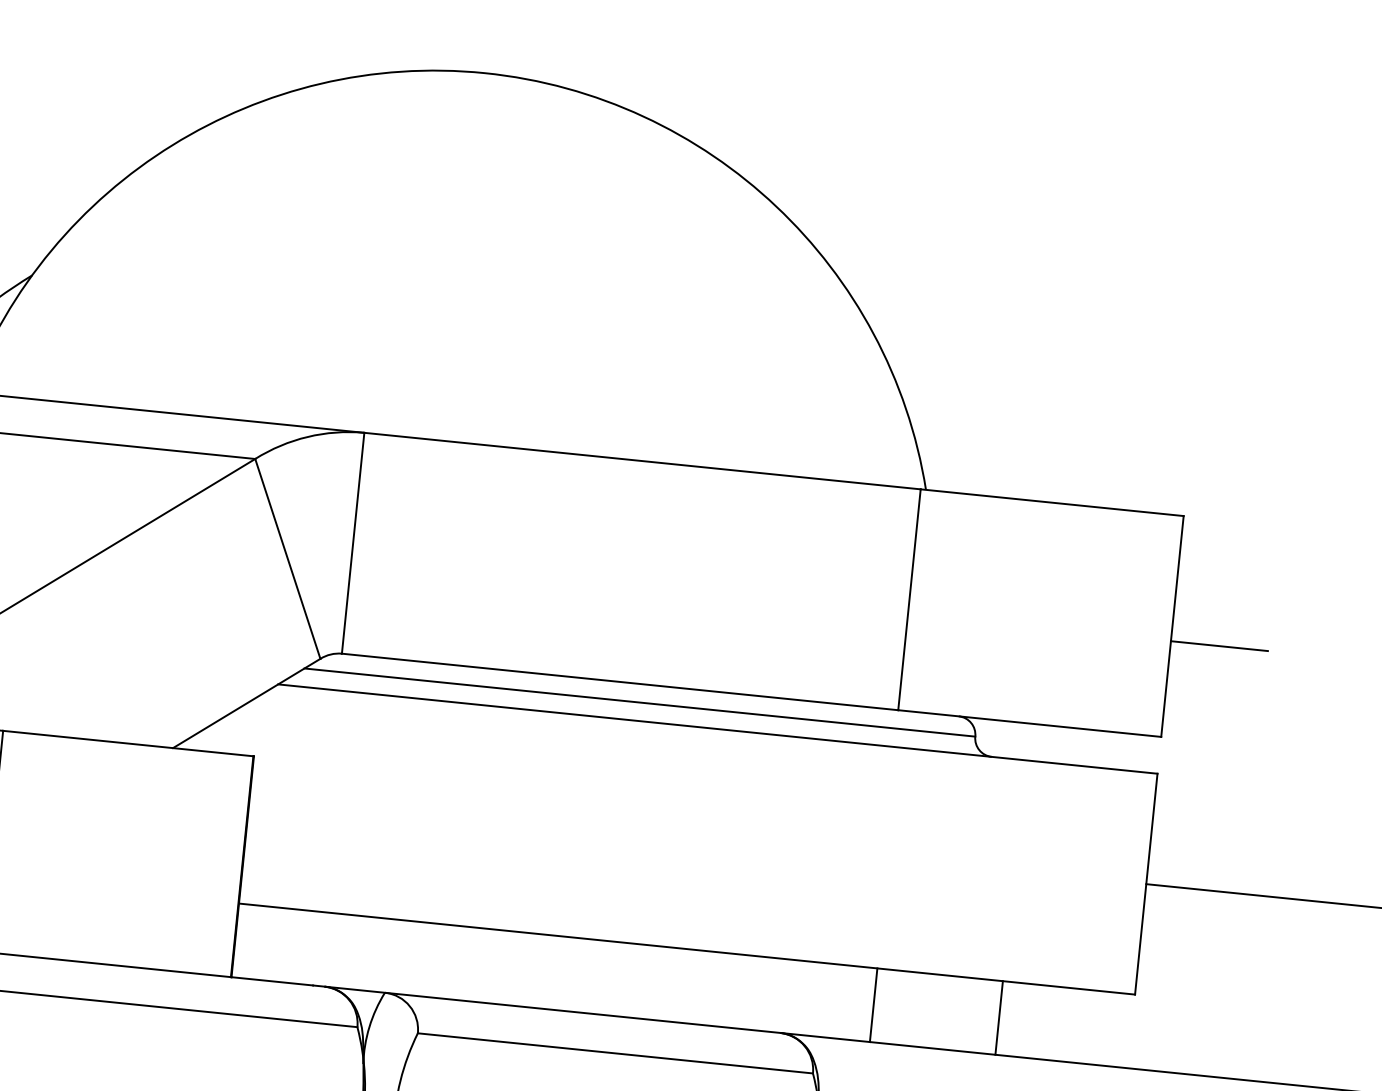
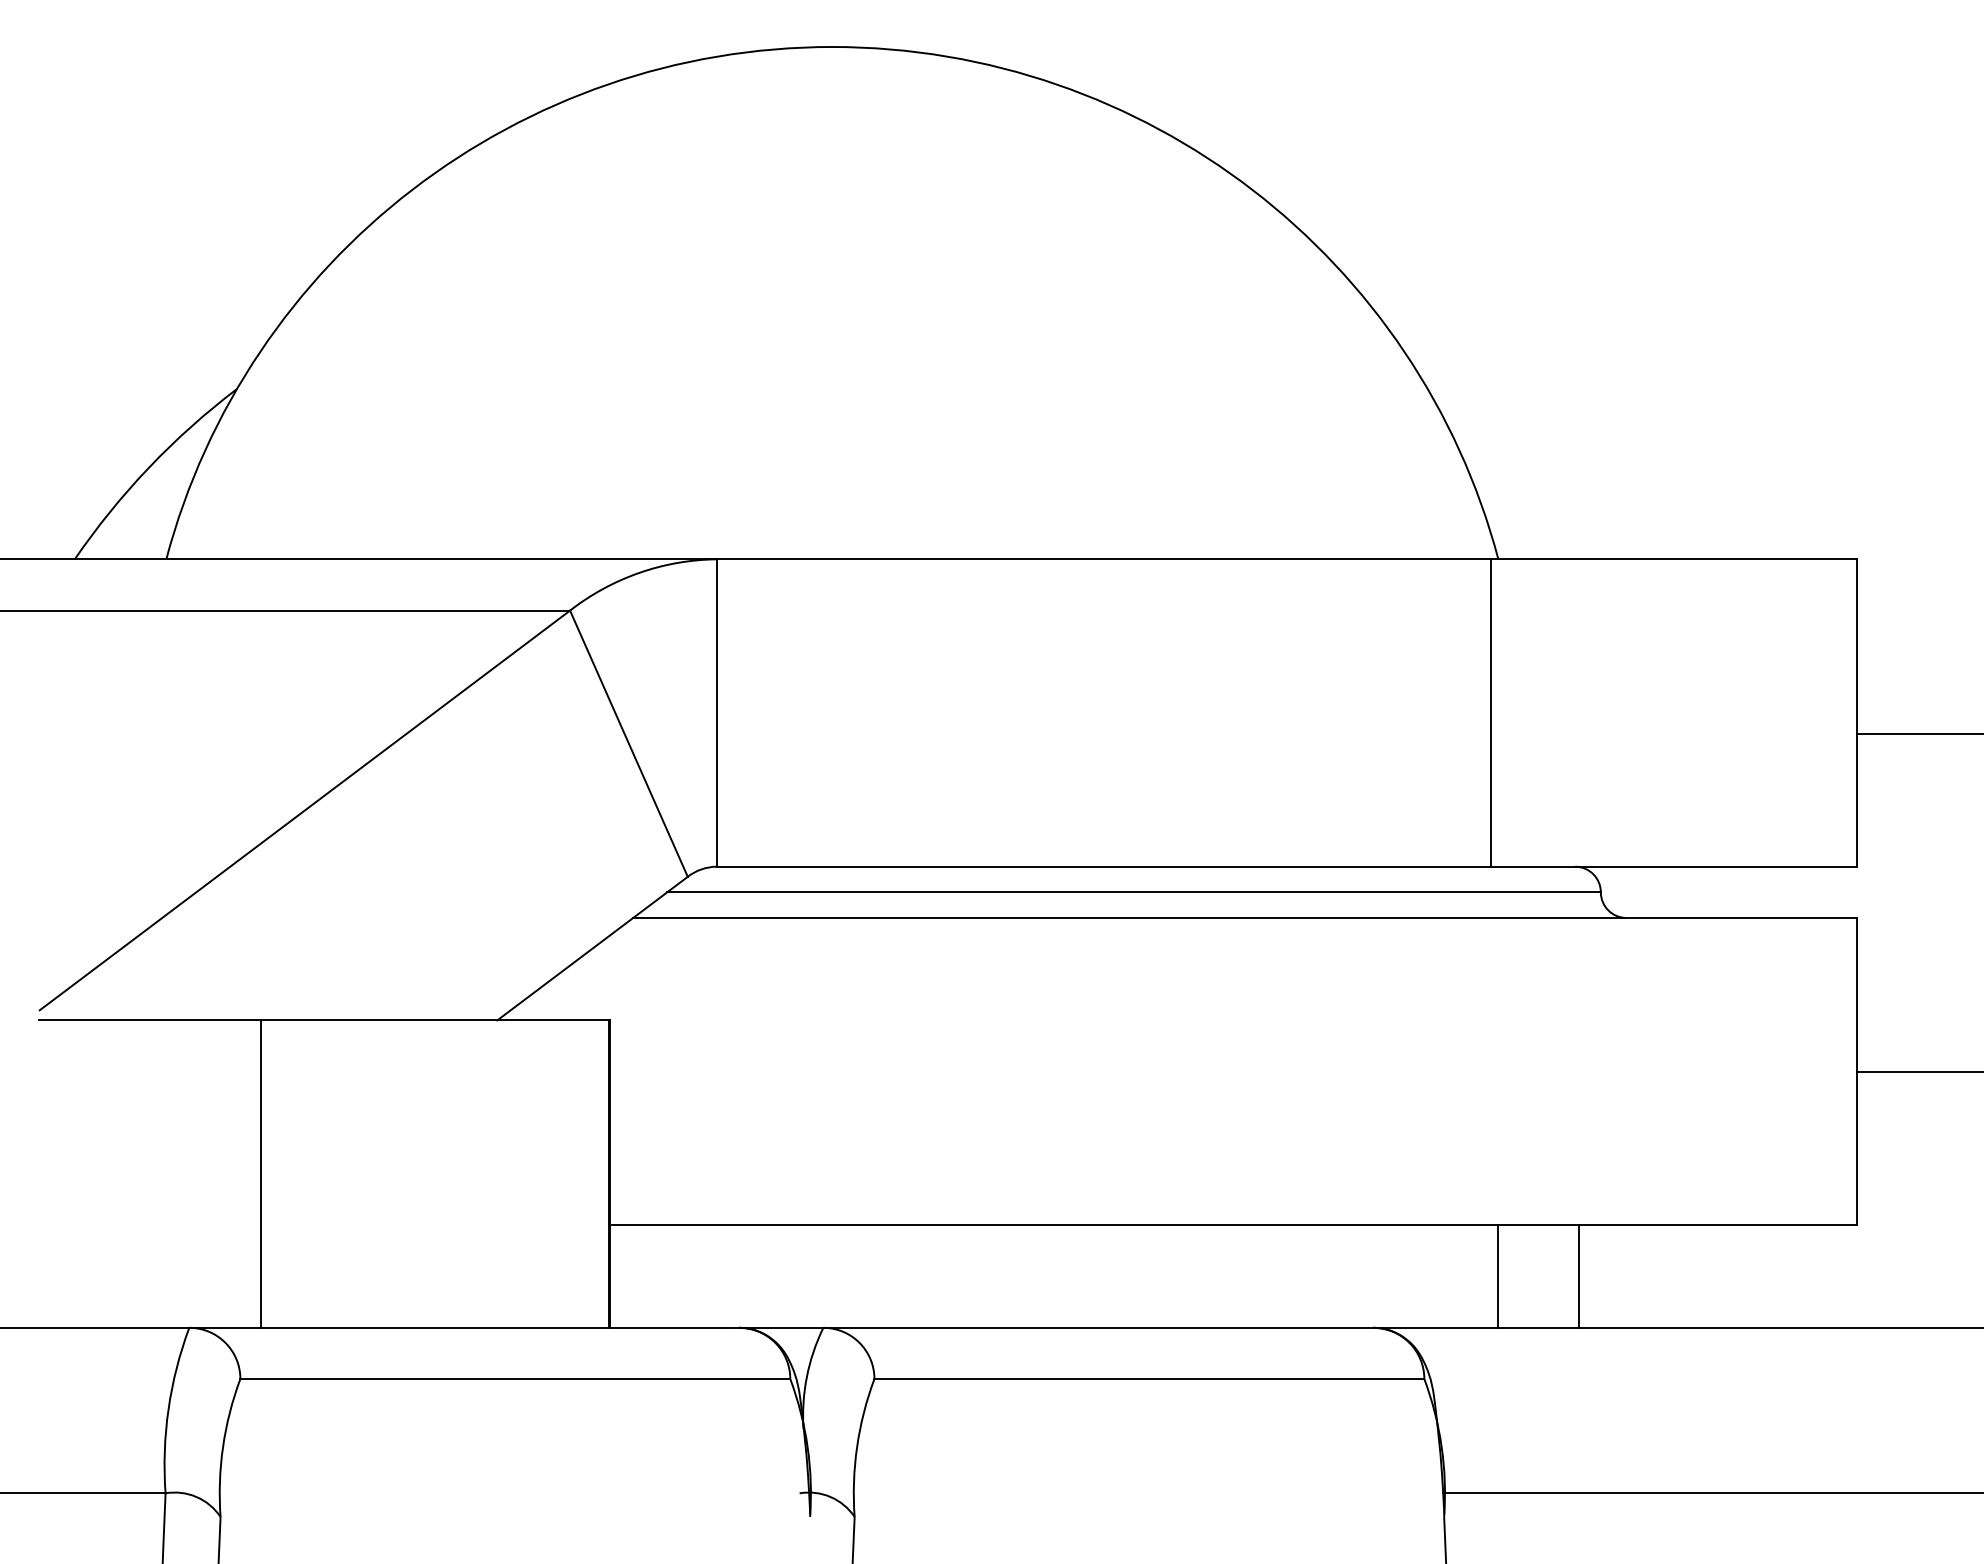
line: (999, 1017) -> (1579, 1276), moved

